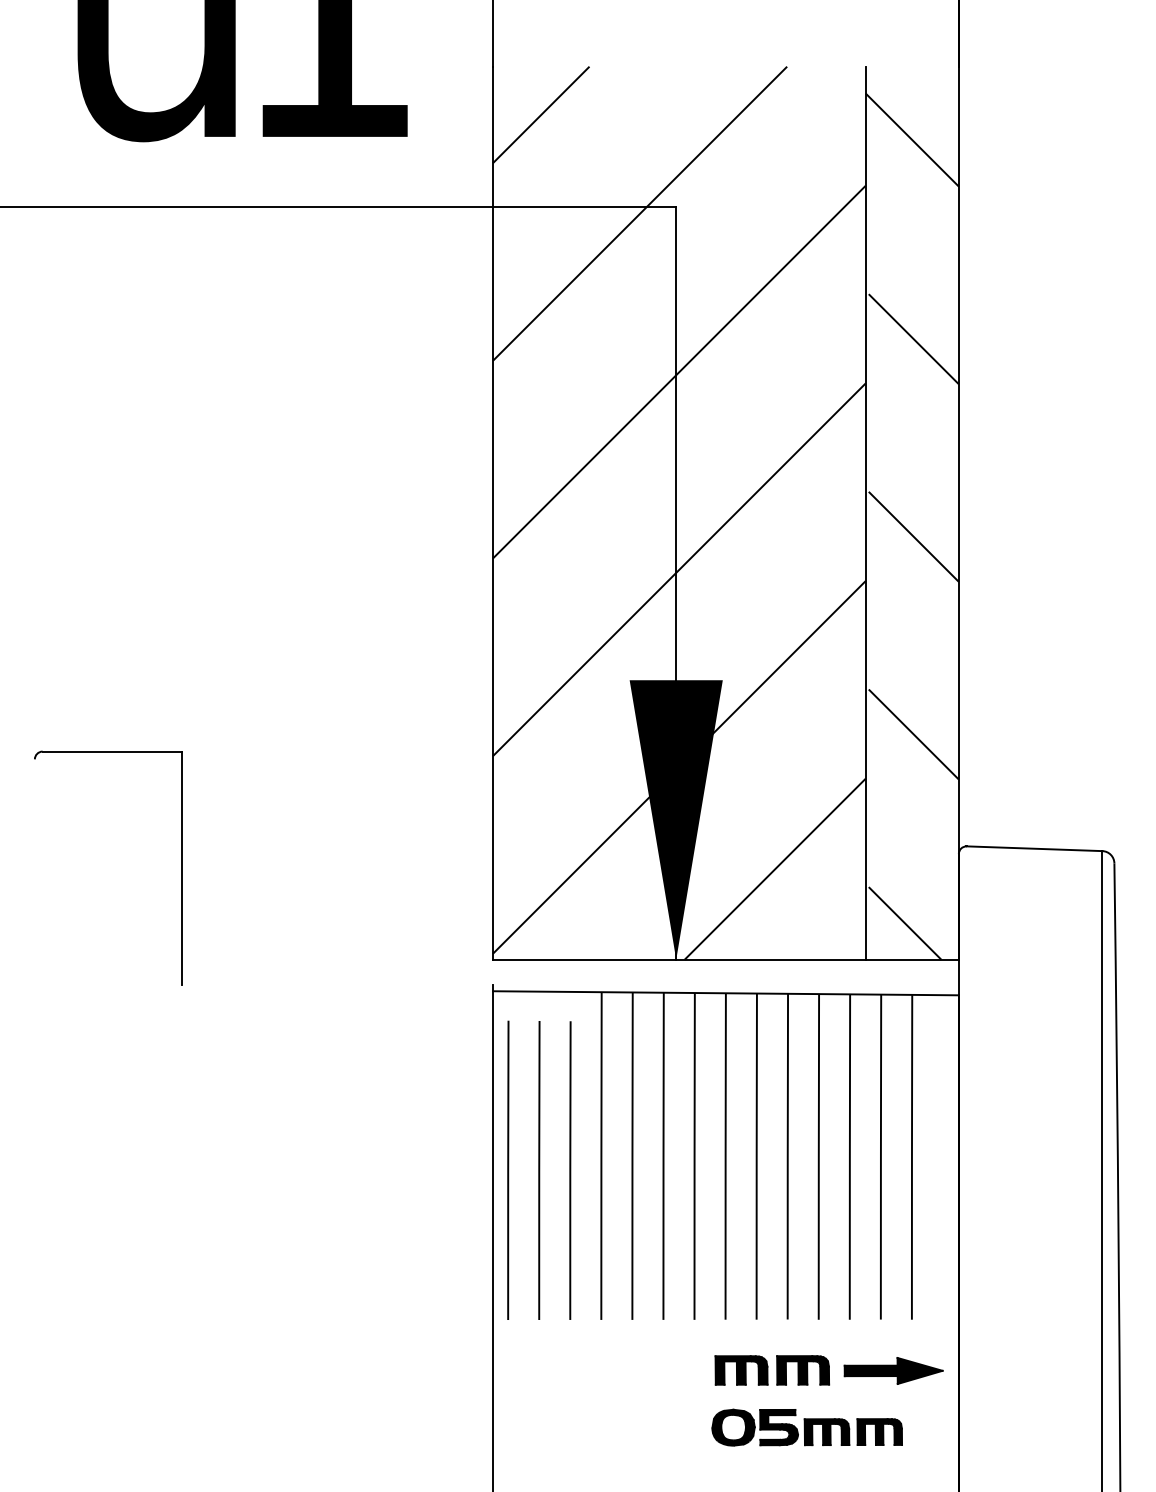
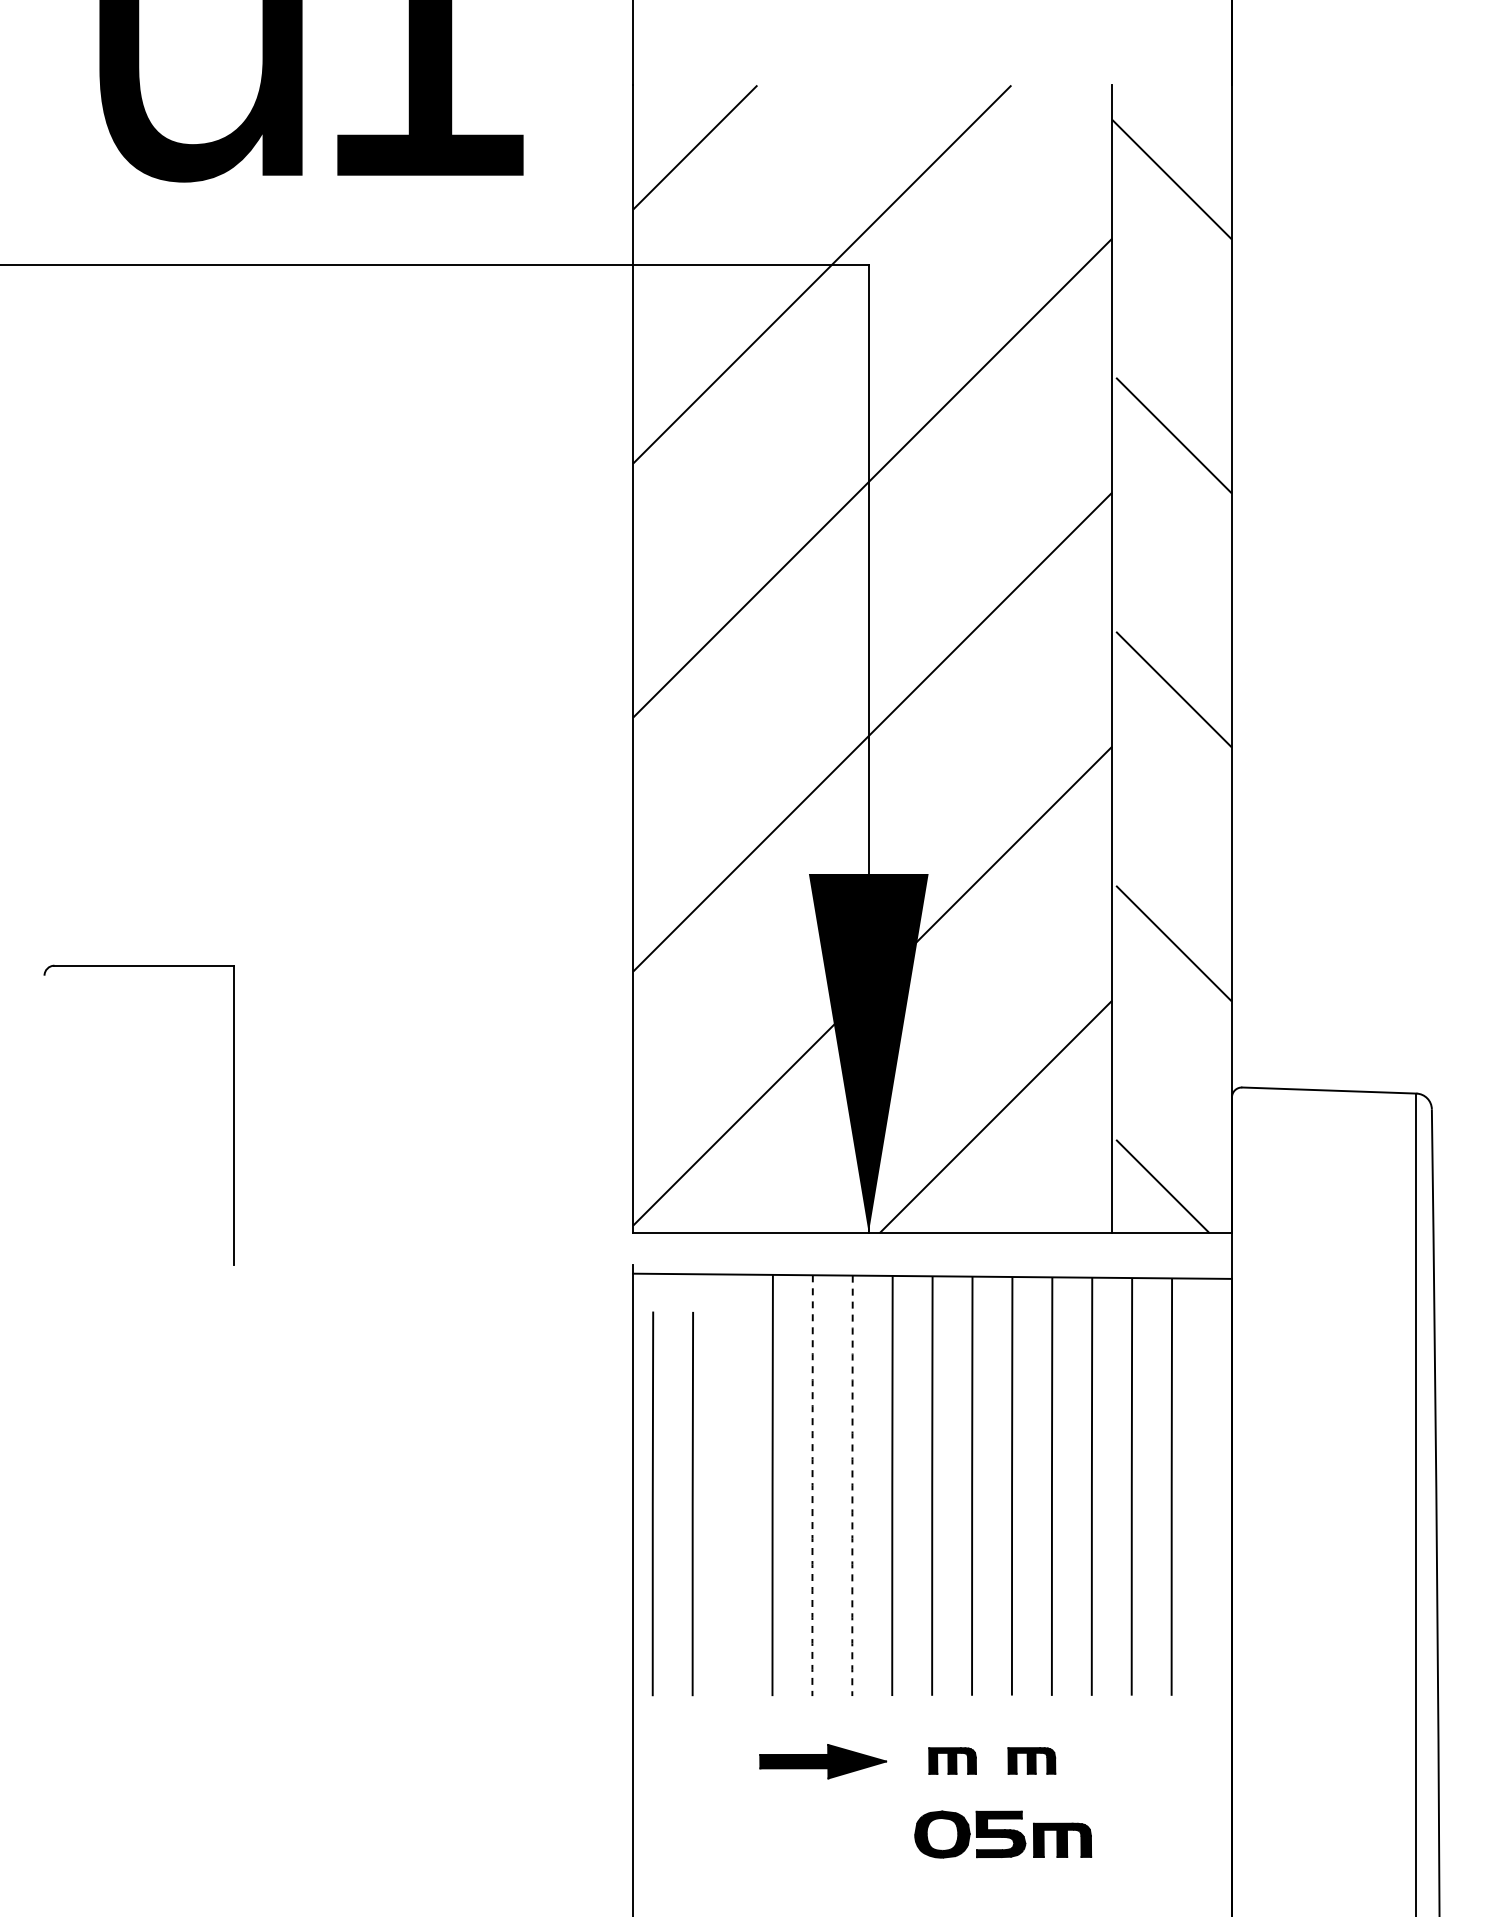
arc: (632, 1156) -> (812, 1485), solid -> dashed
arc: (663, 1156) -> (852, 1485), solid -> dashed
line: (570, 1170) -> (732, 1504), removed
part: (741, 1370) -> (952, 1760), size x0.7
part: (802, 1370) -> (1031, 1760), size x0.7
part: (893, 1370) -> (823, 1761), moved
part: (879, 1431) -> (1129, 1839), removed

